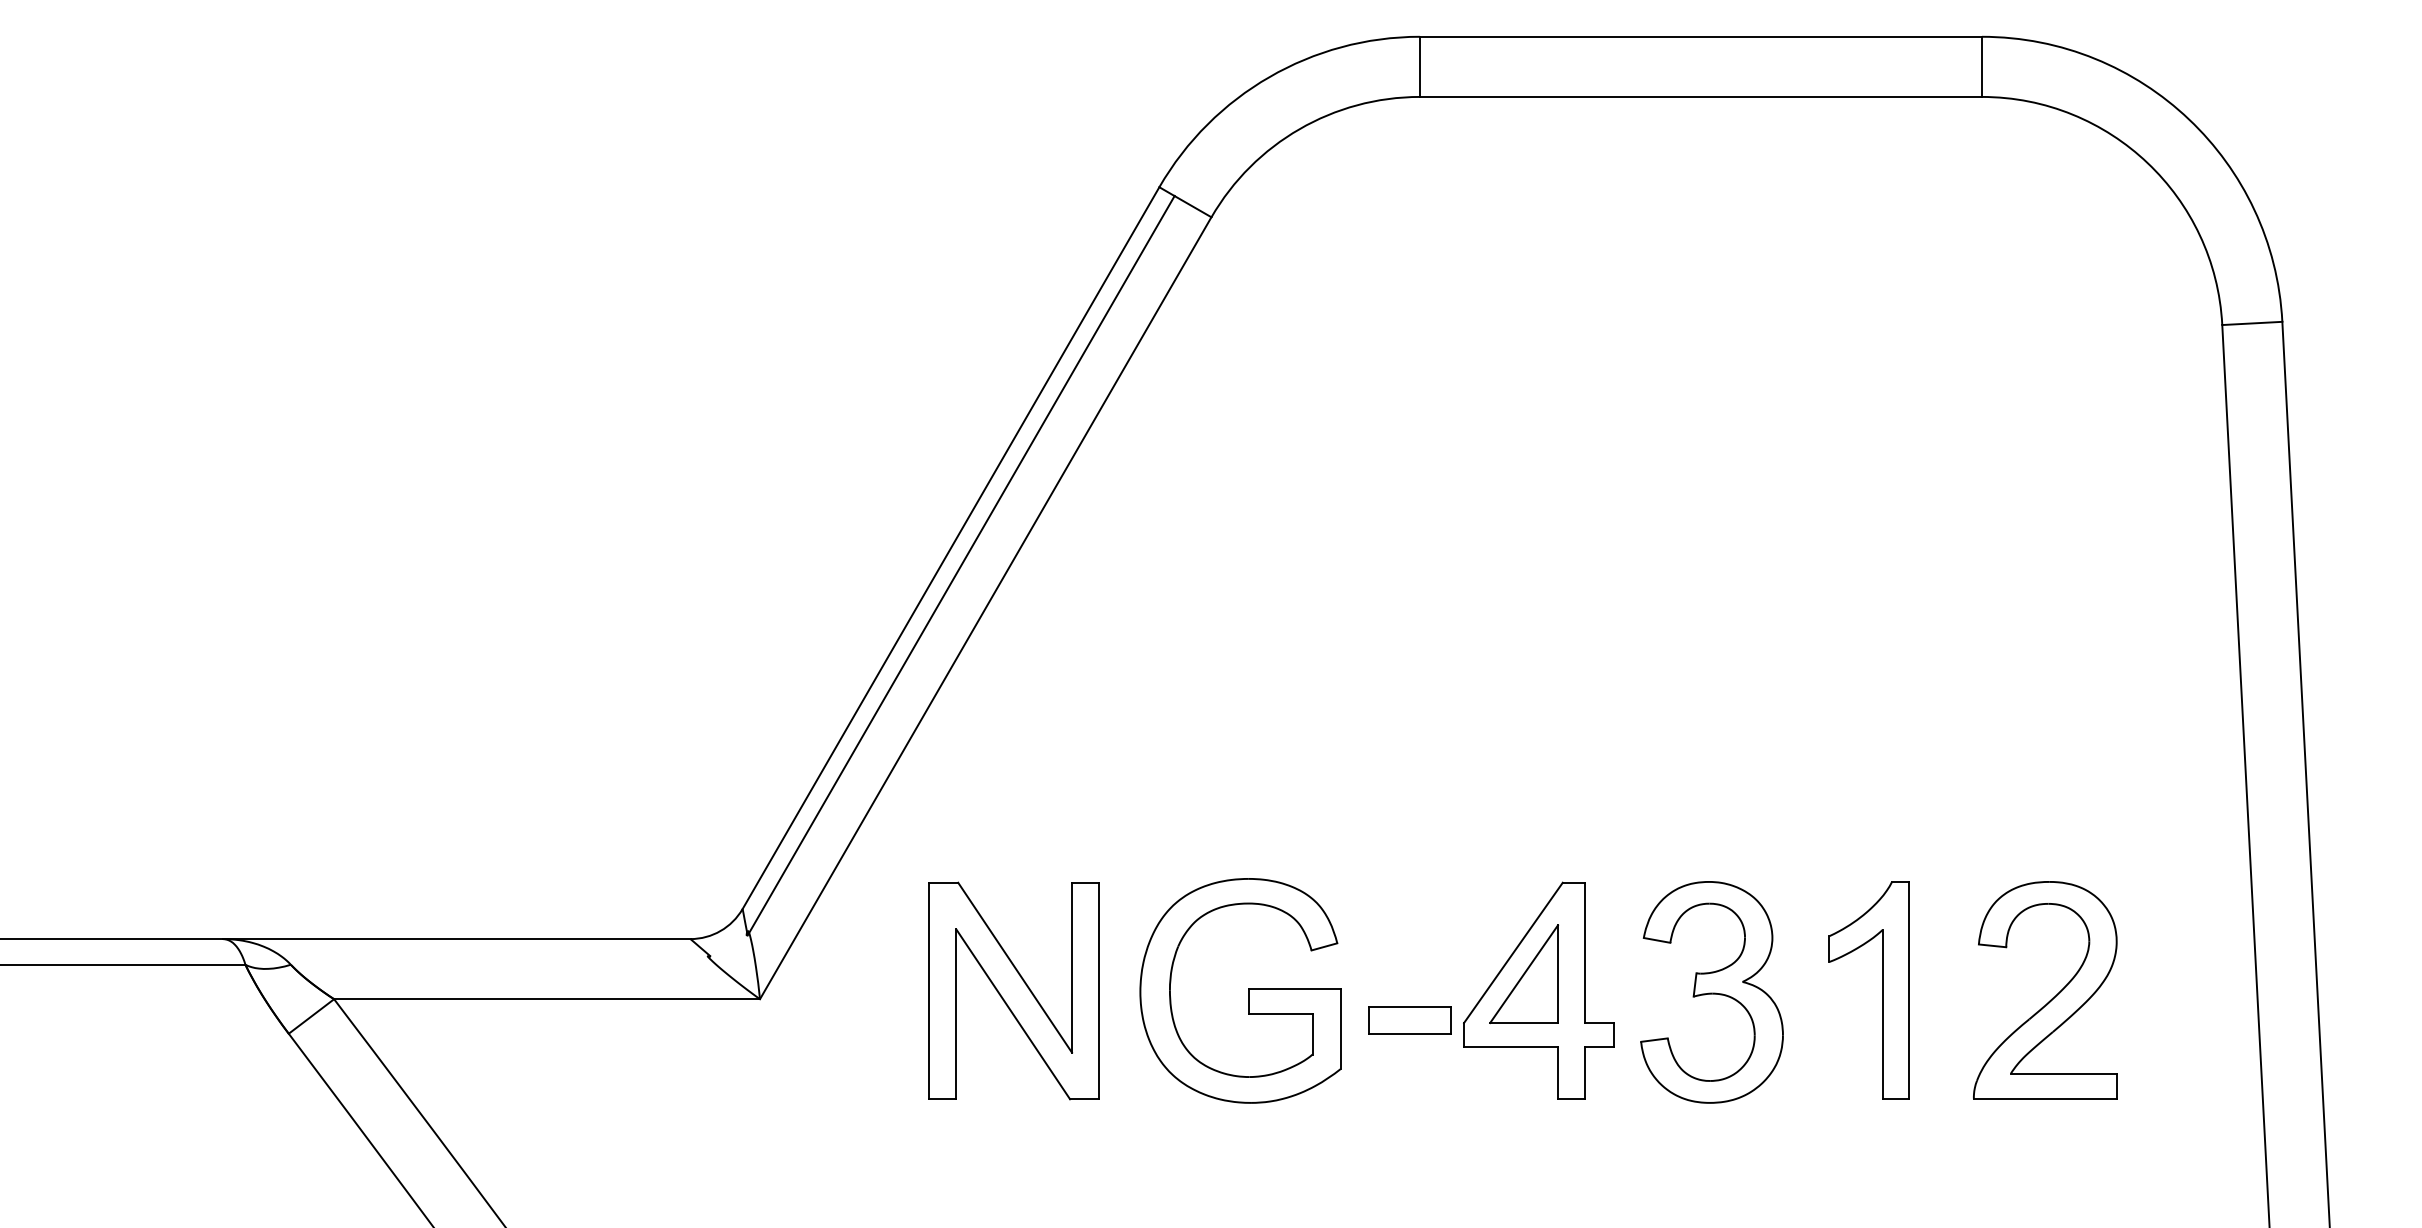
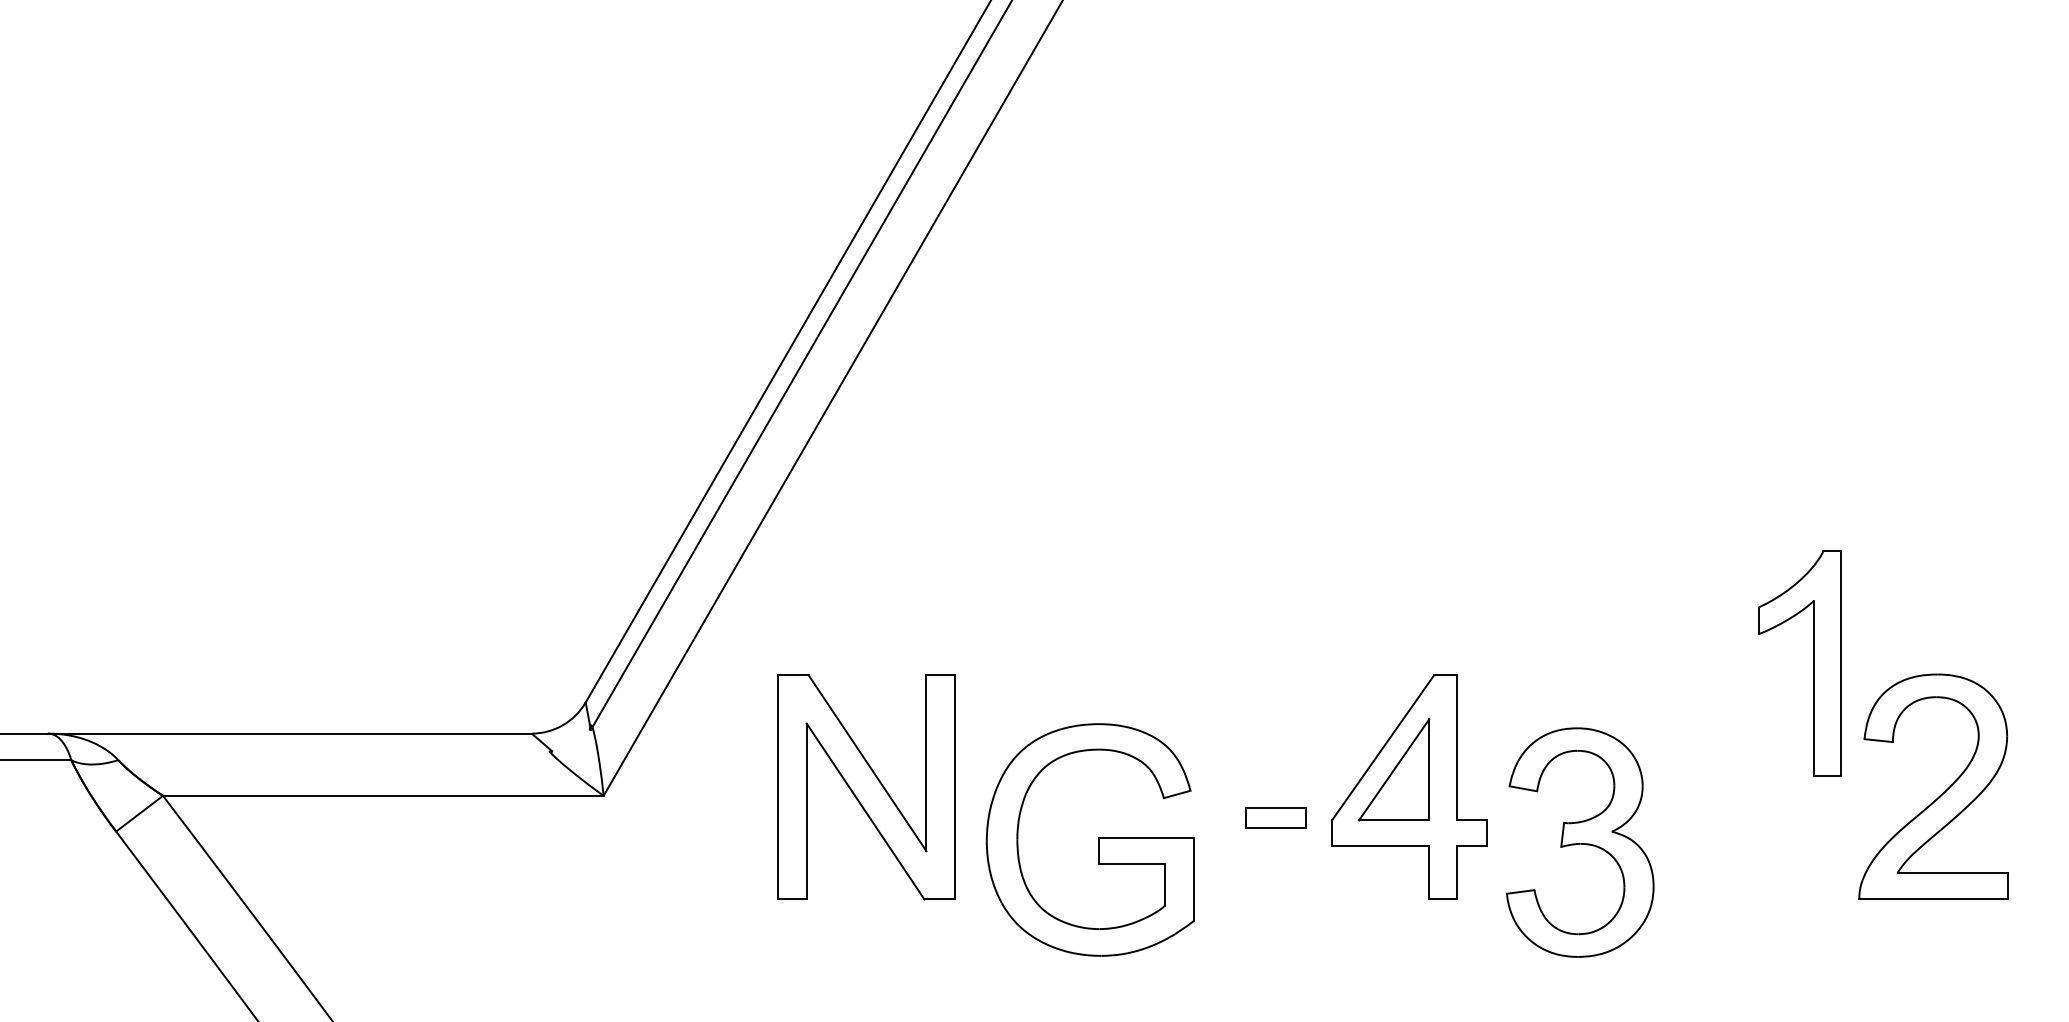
part: (1248, 990) -> (1098, 839), moved
part: (1882, 990) -> (1813, 663), moved
part: (1711, 992) -> (1579, 842), moved
part: (1409, 1020) -> (1275, 817), size x0.7

